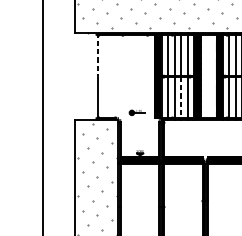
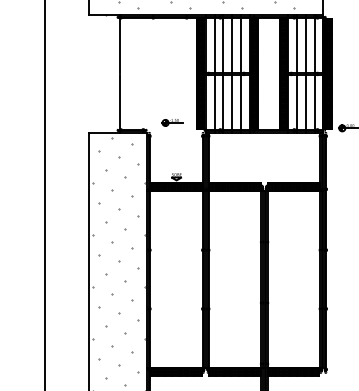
line: (97, 54) -> (119, 44), dashed -> solid
line: (181, 97) -> (232, 102), dashed -> solid

